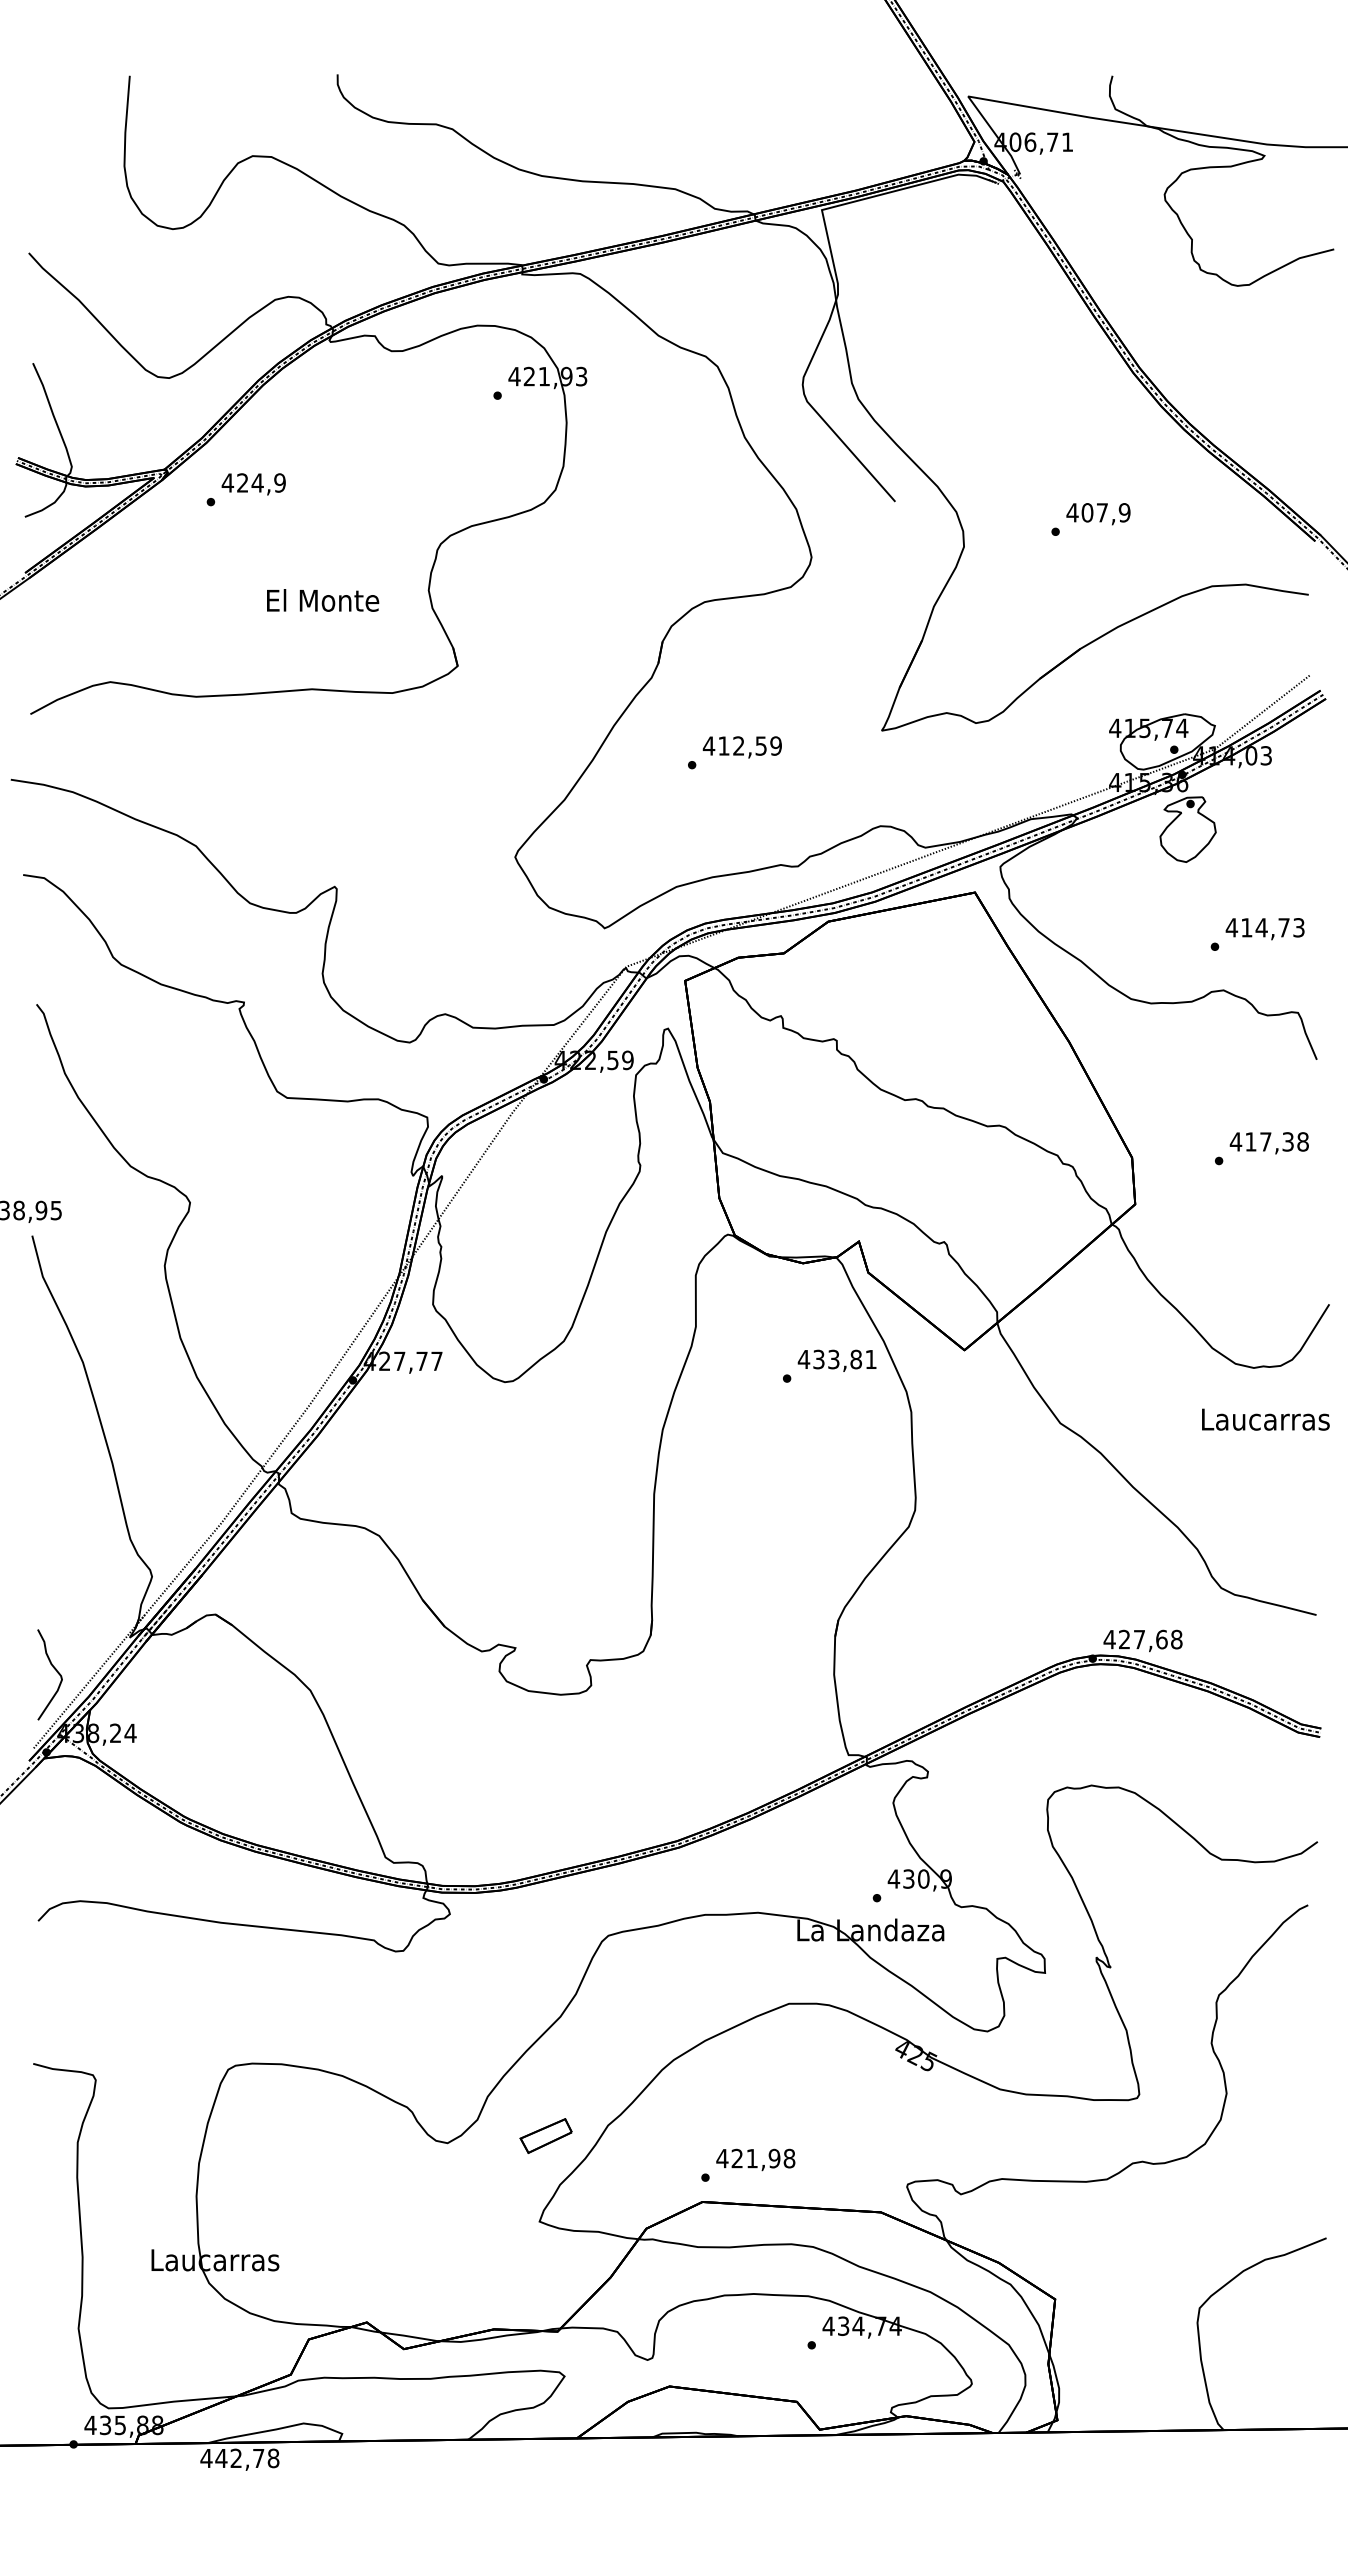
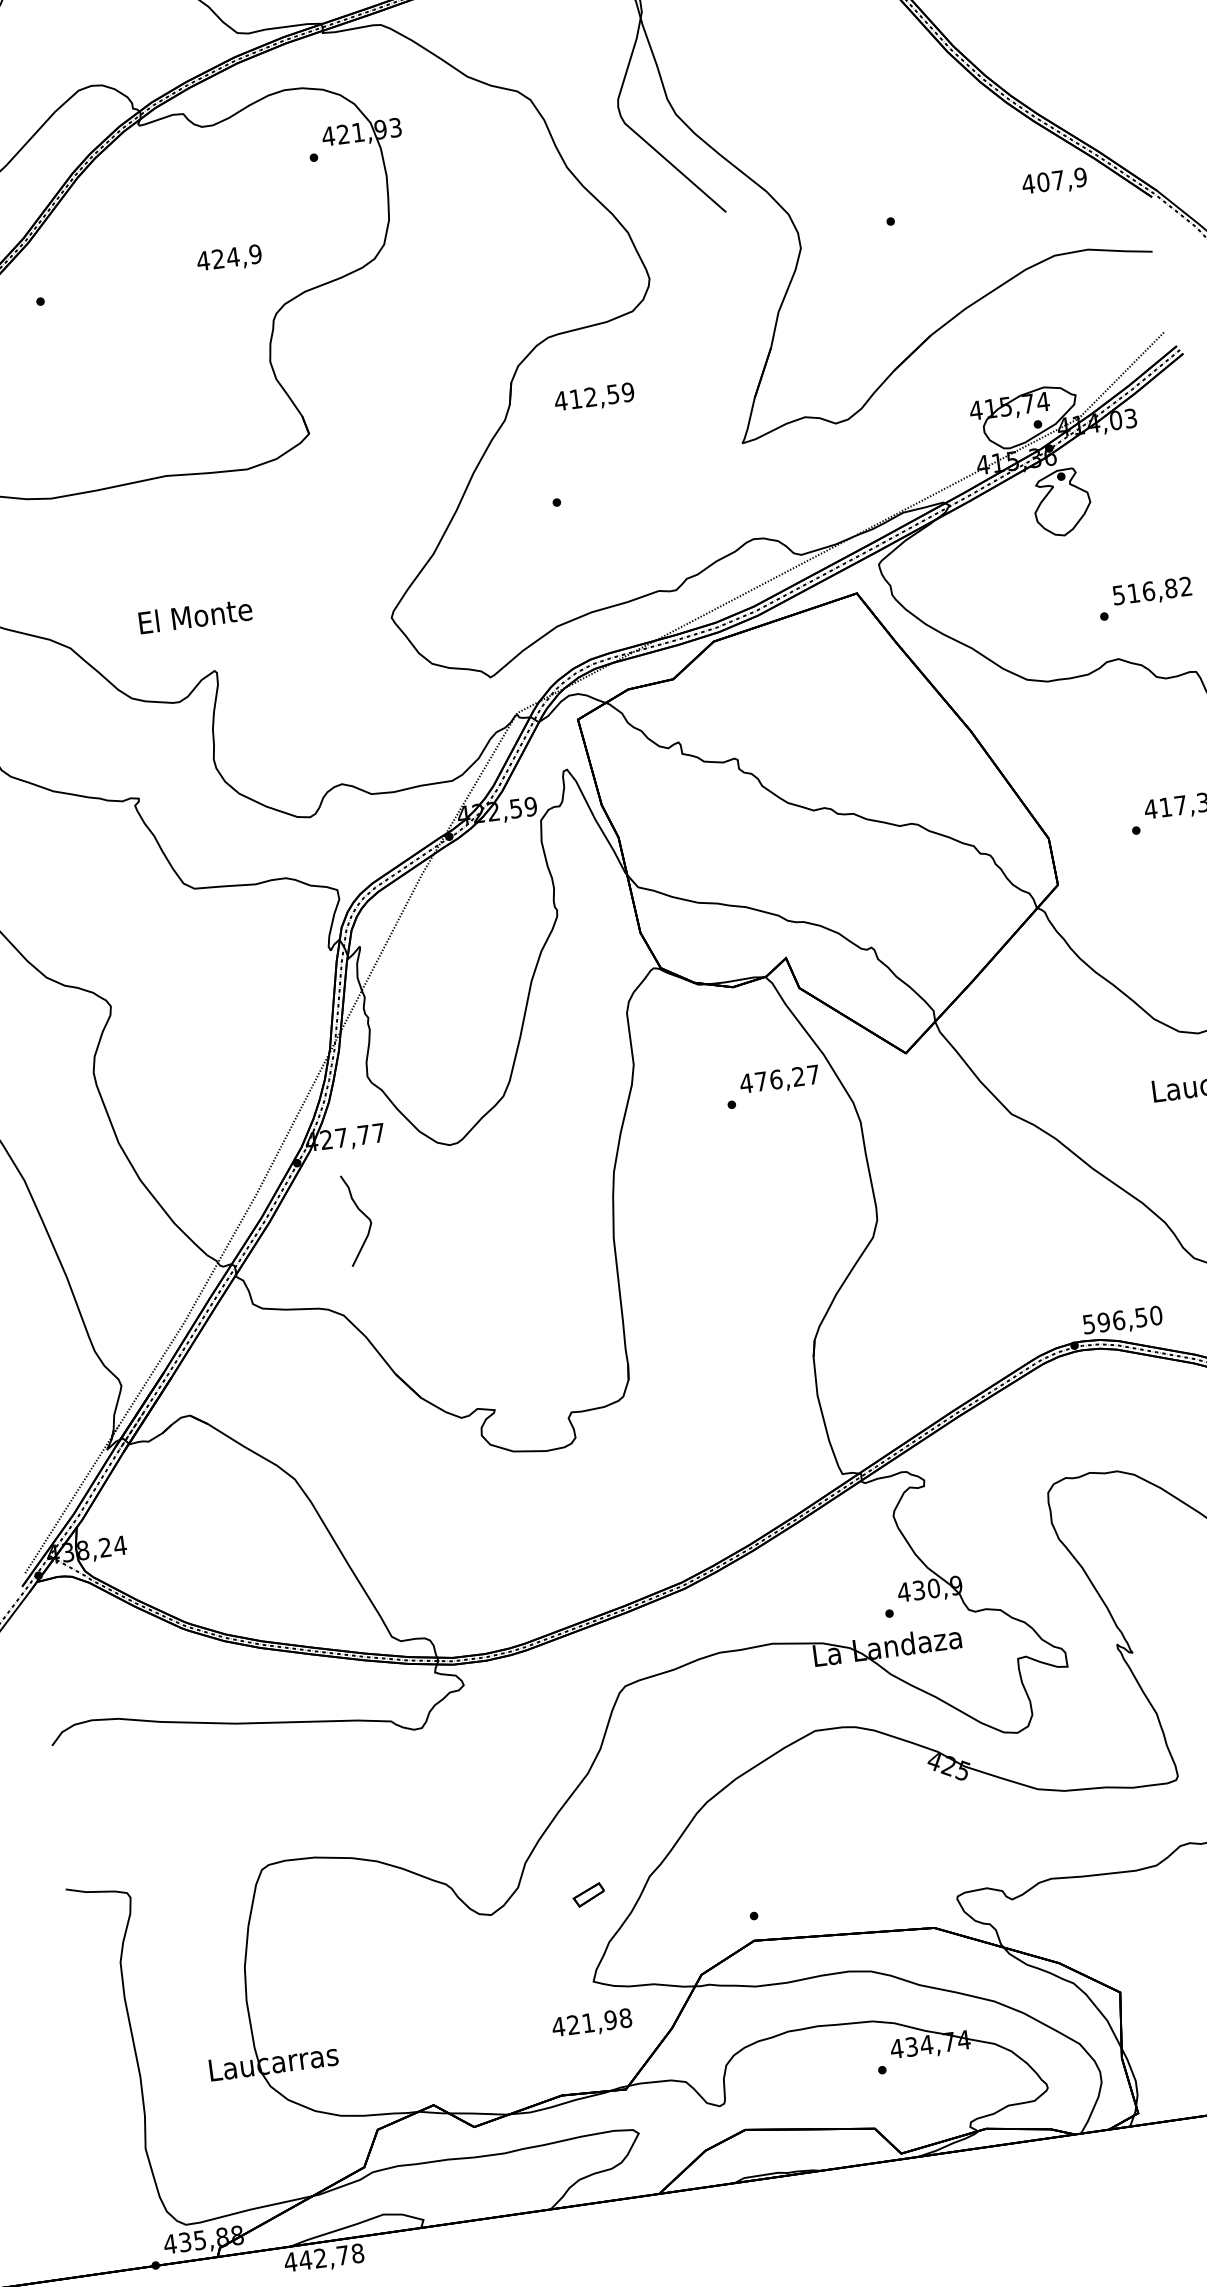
text: (253, 484) -> (229, 259), moved
text: (1098, 514) -> (1054, 182), moved
text: (323, 600) -> (196, 616), moved
text: (741, 747) -> (593, 398), moved
text: (1264, 927) -> (1151, 590), 414,73 -> 516,82
text: (844, 1359) -> (786, 1078), 433,81 -> 476,27
text: (1142, 1639) -> (1121, 1319), 427,68 -> 596,50
curve: (54, 1669) -> (362, 1213), moved
part: (545, 2135) -> (588, 1894), size x0.6
text: (755, 2159) -> (591, 2023), moved

